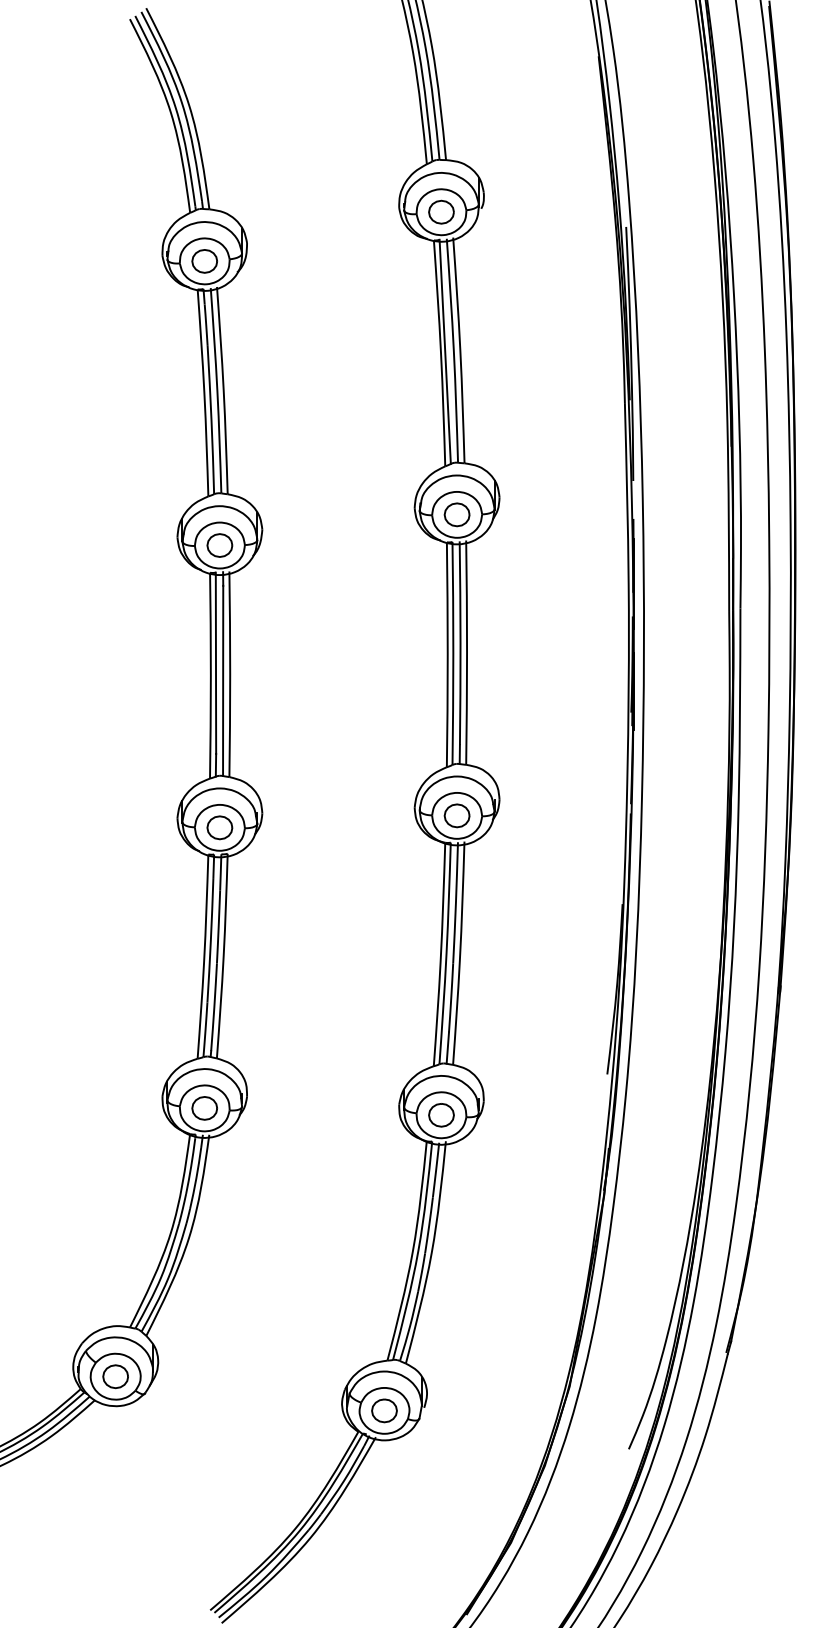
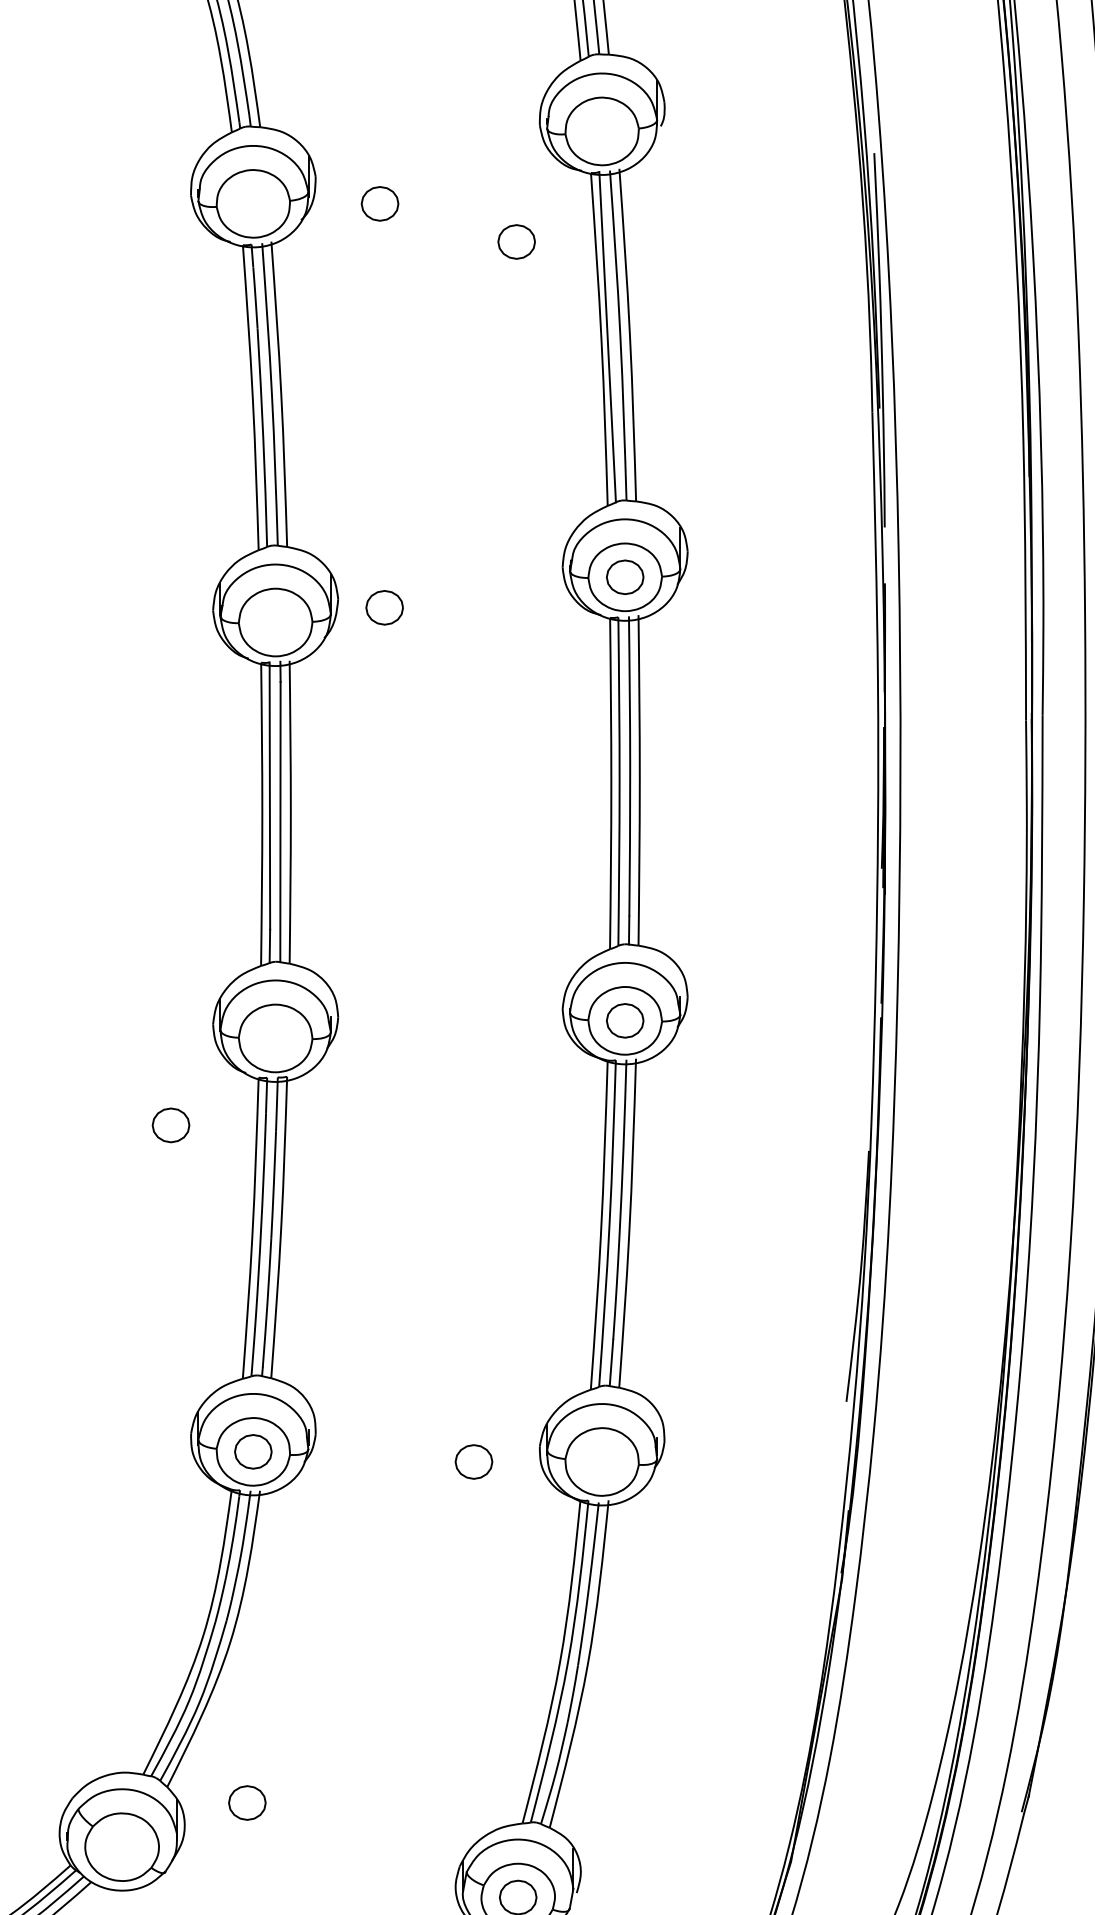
part: (441, 211) -> (516, 240), moved
part: (204, 261) -> (379, 204), moved
part: (219, 545) -> (384, 607), moved
part: (219, 827) -> (170, 1124), moved
part: (441, 1115) -> (473, 1462), moved
part: (115, 1376) -> (247, 1802), moved

